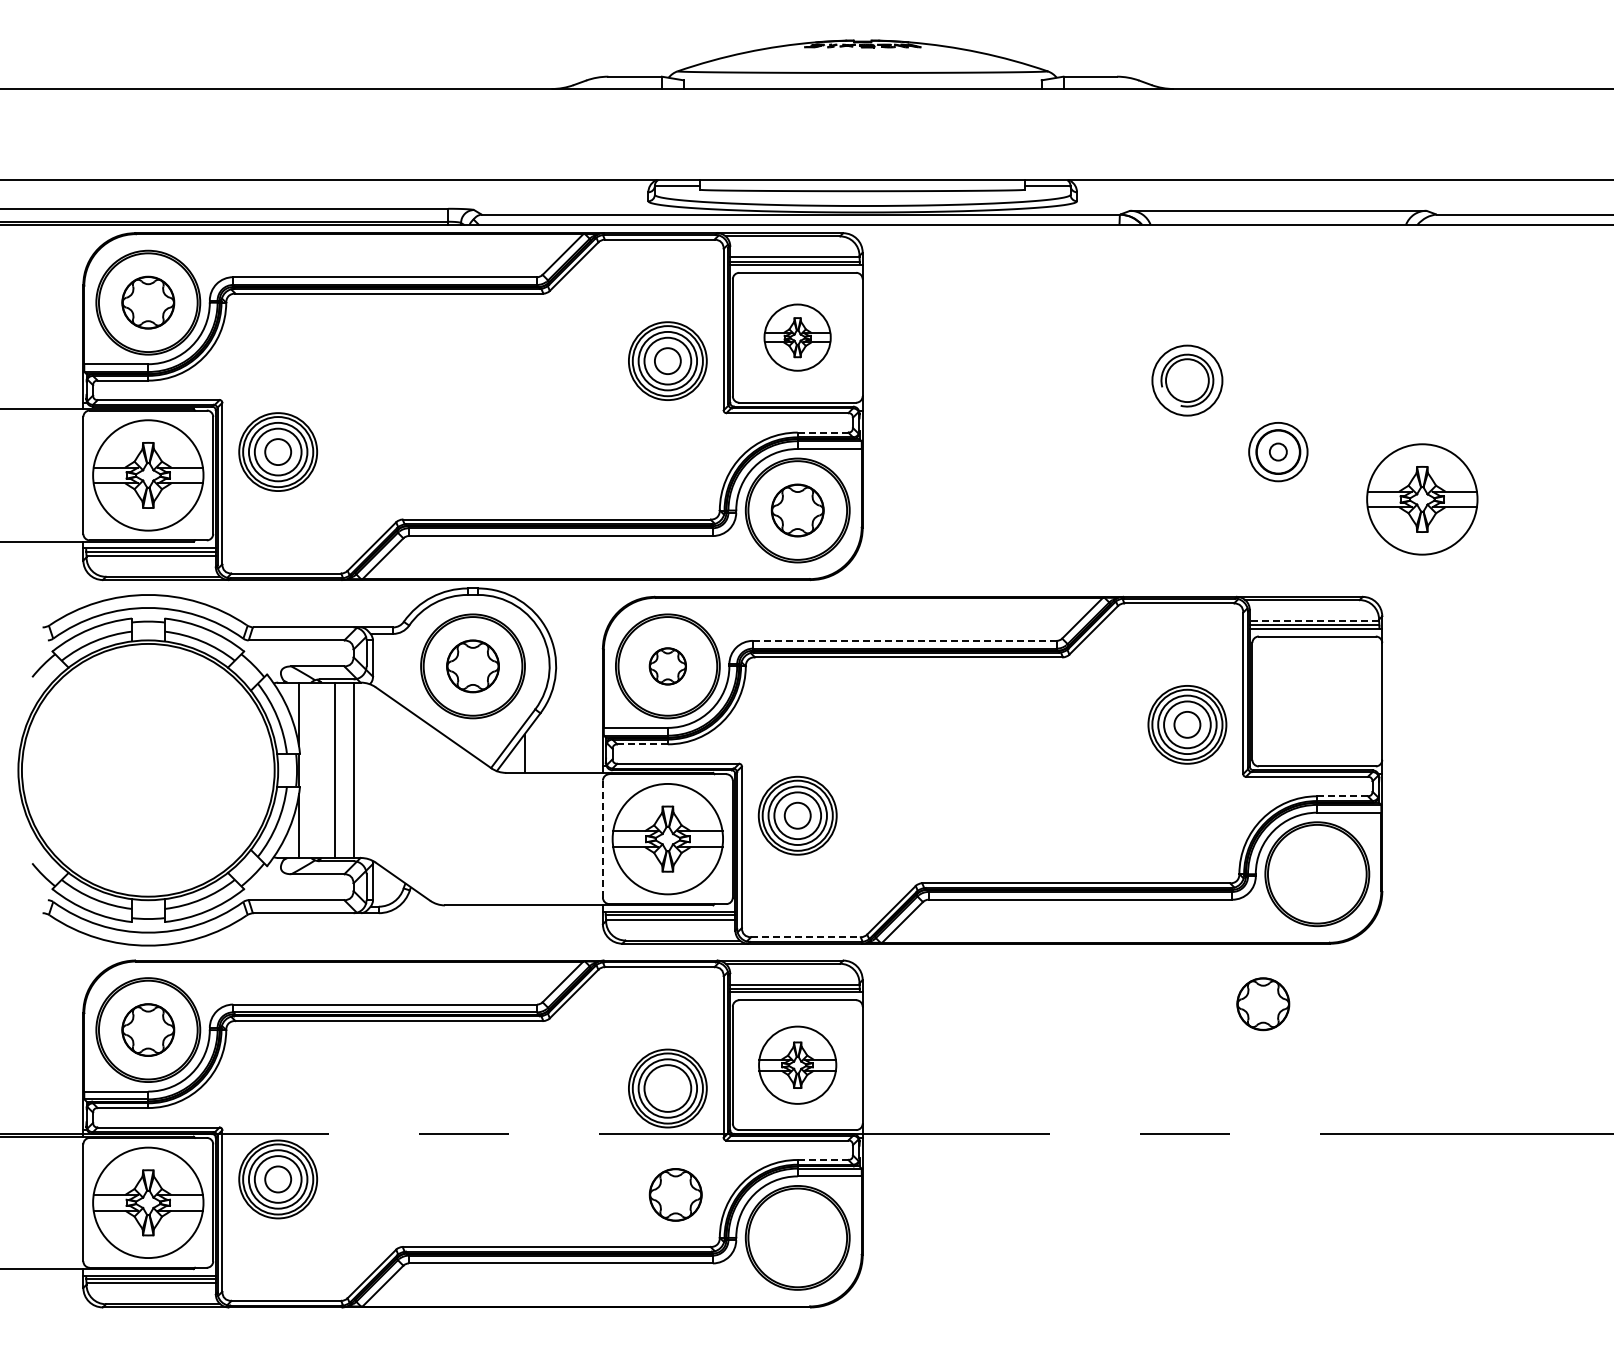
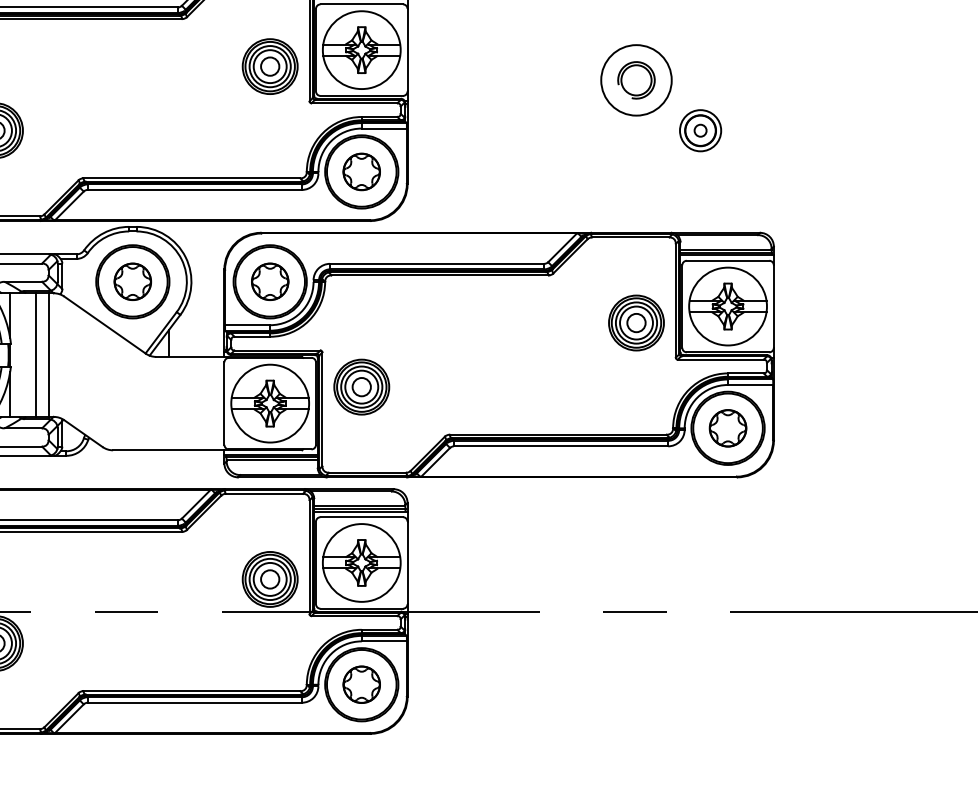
part: (797, 337) -> (361, 49), size x1.67
circle: (1187, 380) -> (636, 80), size x1.43
line: (823, 432) -> (379, 116), dashed -> solid
part: (1422, 499) -> (728, 306), moved
line: (1314, 620) -> (726, 249), dashed -> solid
line: (904, 640) -> (437, 263), dashed -> solid
part: (667, 666) -> (269, 281), size x1.43
line: (642, 744) -> (252, 336), dashed -> solid
line: (1343, 796) -> (746, 373), dashed -> solid
line: (602, 838) -> (224, 403), dashed -> solid
line: (805, 937) -> (367, 472), dashed -> solid
part: (1263, 1004) -> (728, 428), moved
part: (797, 1065) -> (361, 563), size x1.43
circle: (667, 1088) -> (269, 579), added
line: (823, 1159) -> (379, 629), dashed -> solid
part: (675, 1194) -> (361, 684), moved

